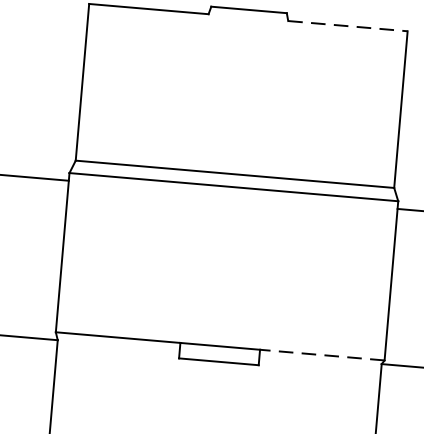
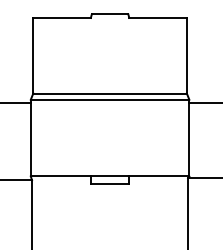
line: (348, 25) -> (158, 17), dashed -> solid
line: (320, 354) -> (158, 176), dashed -> solid

